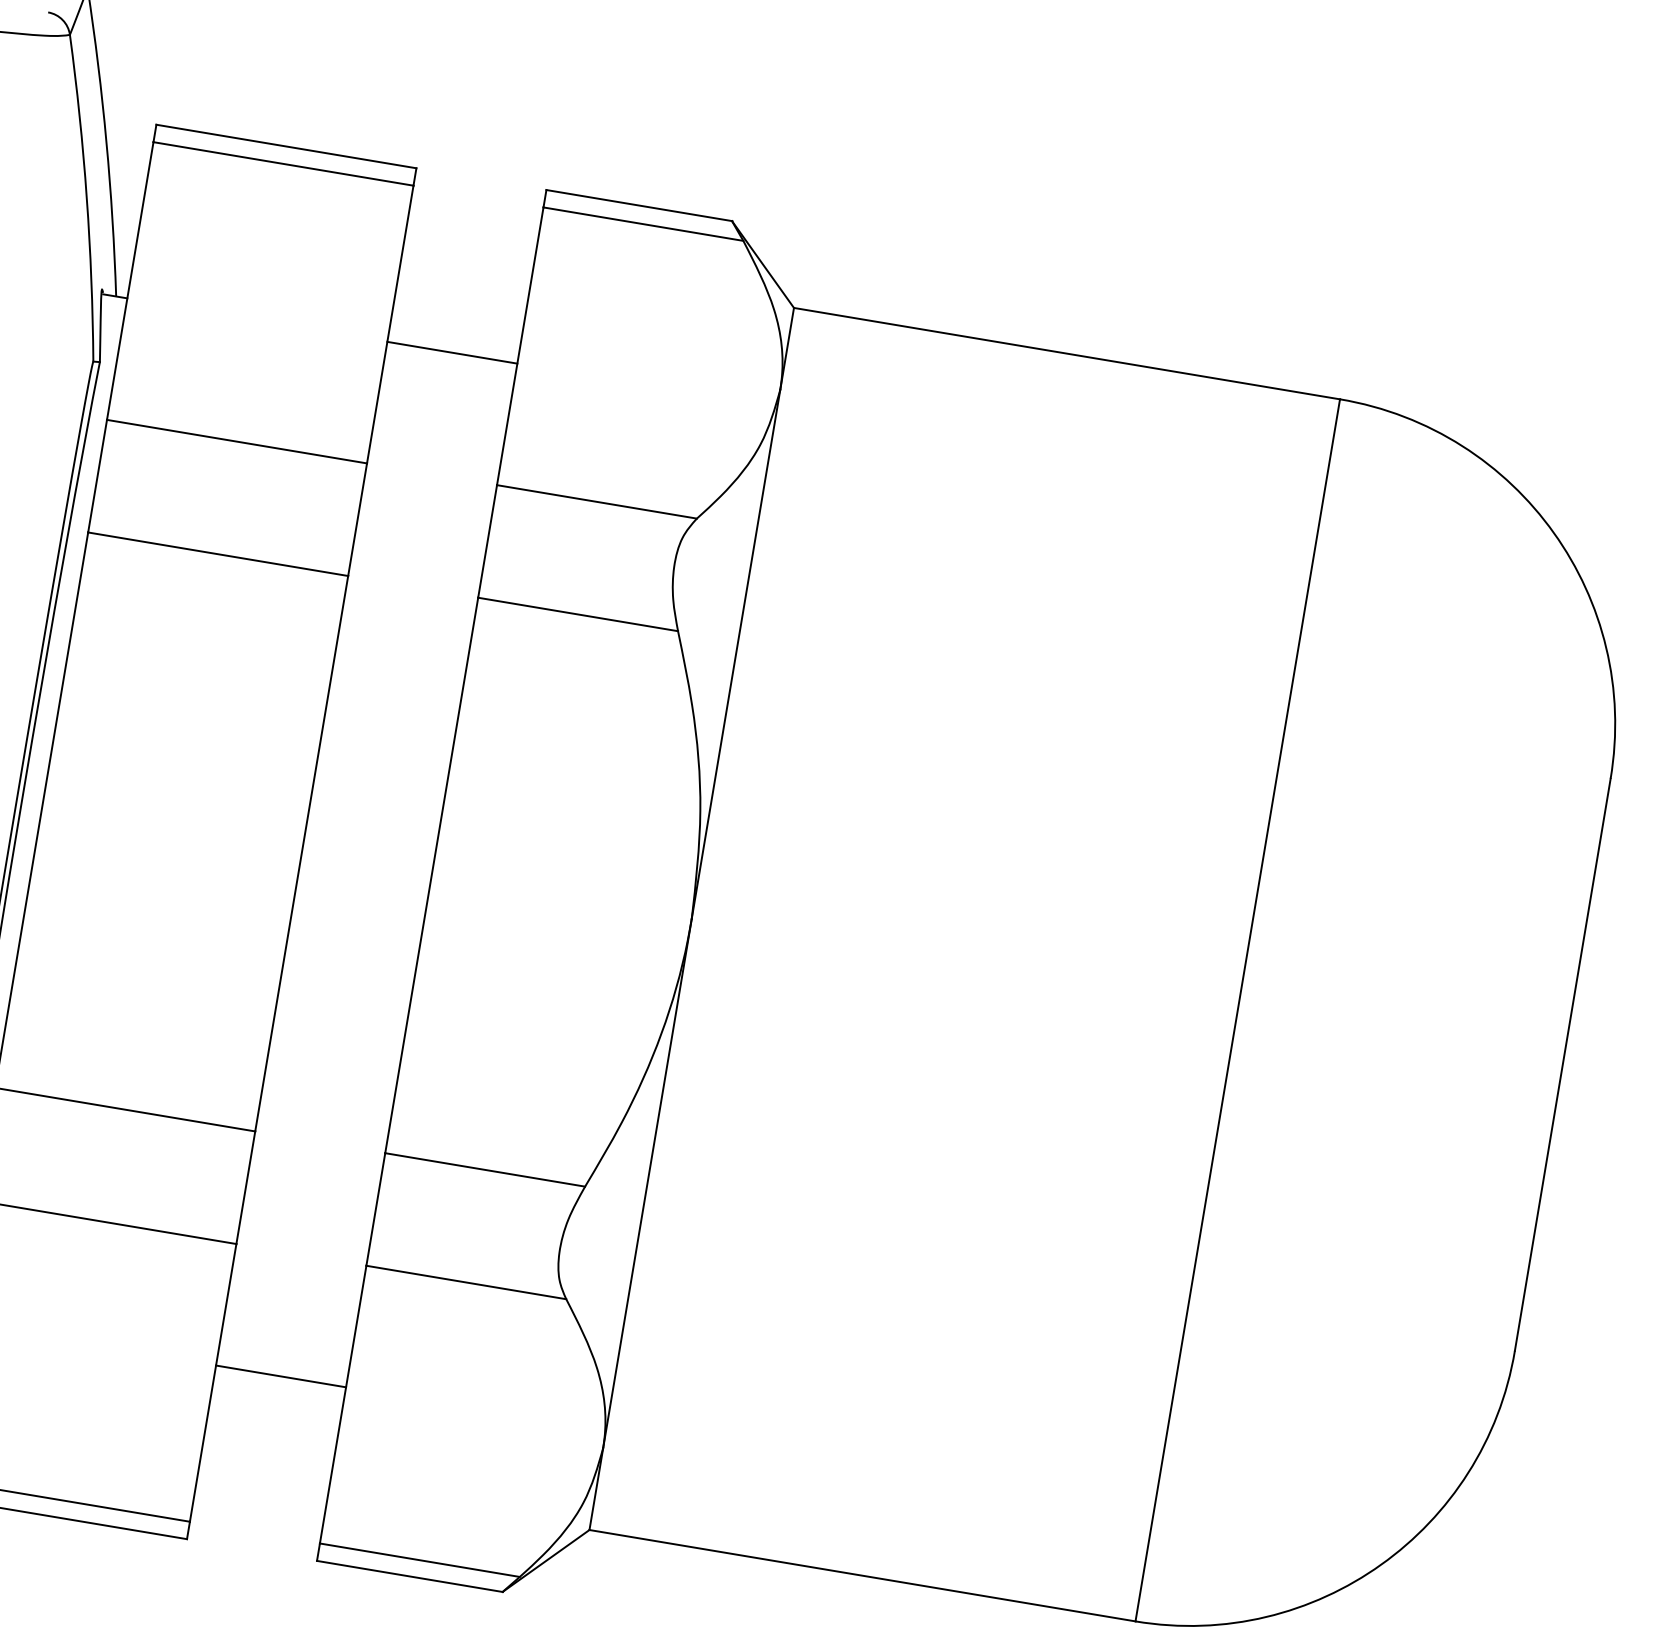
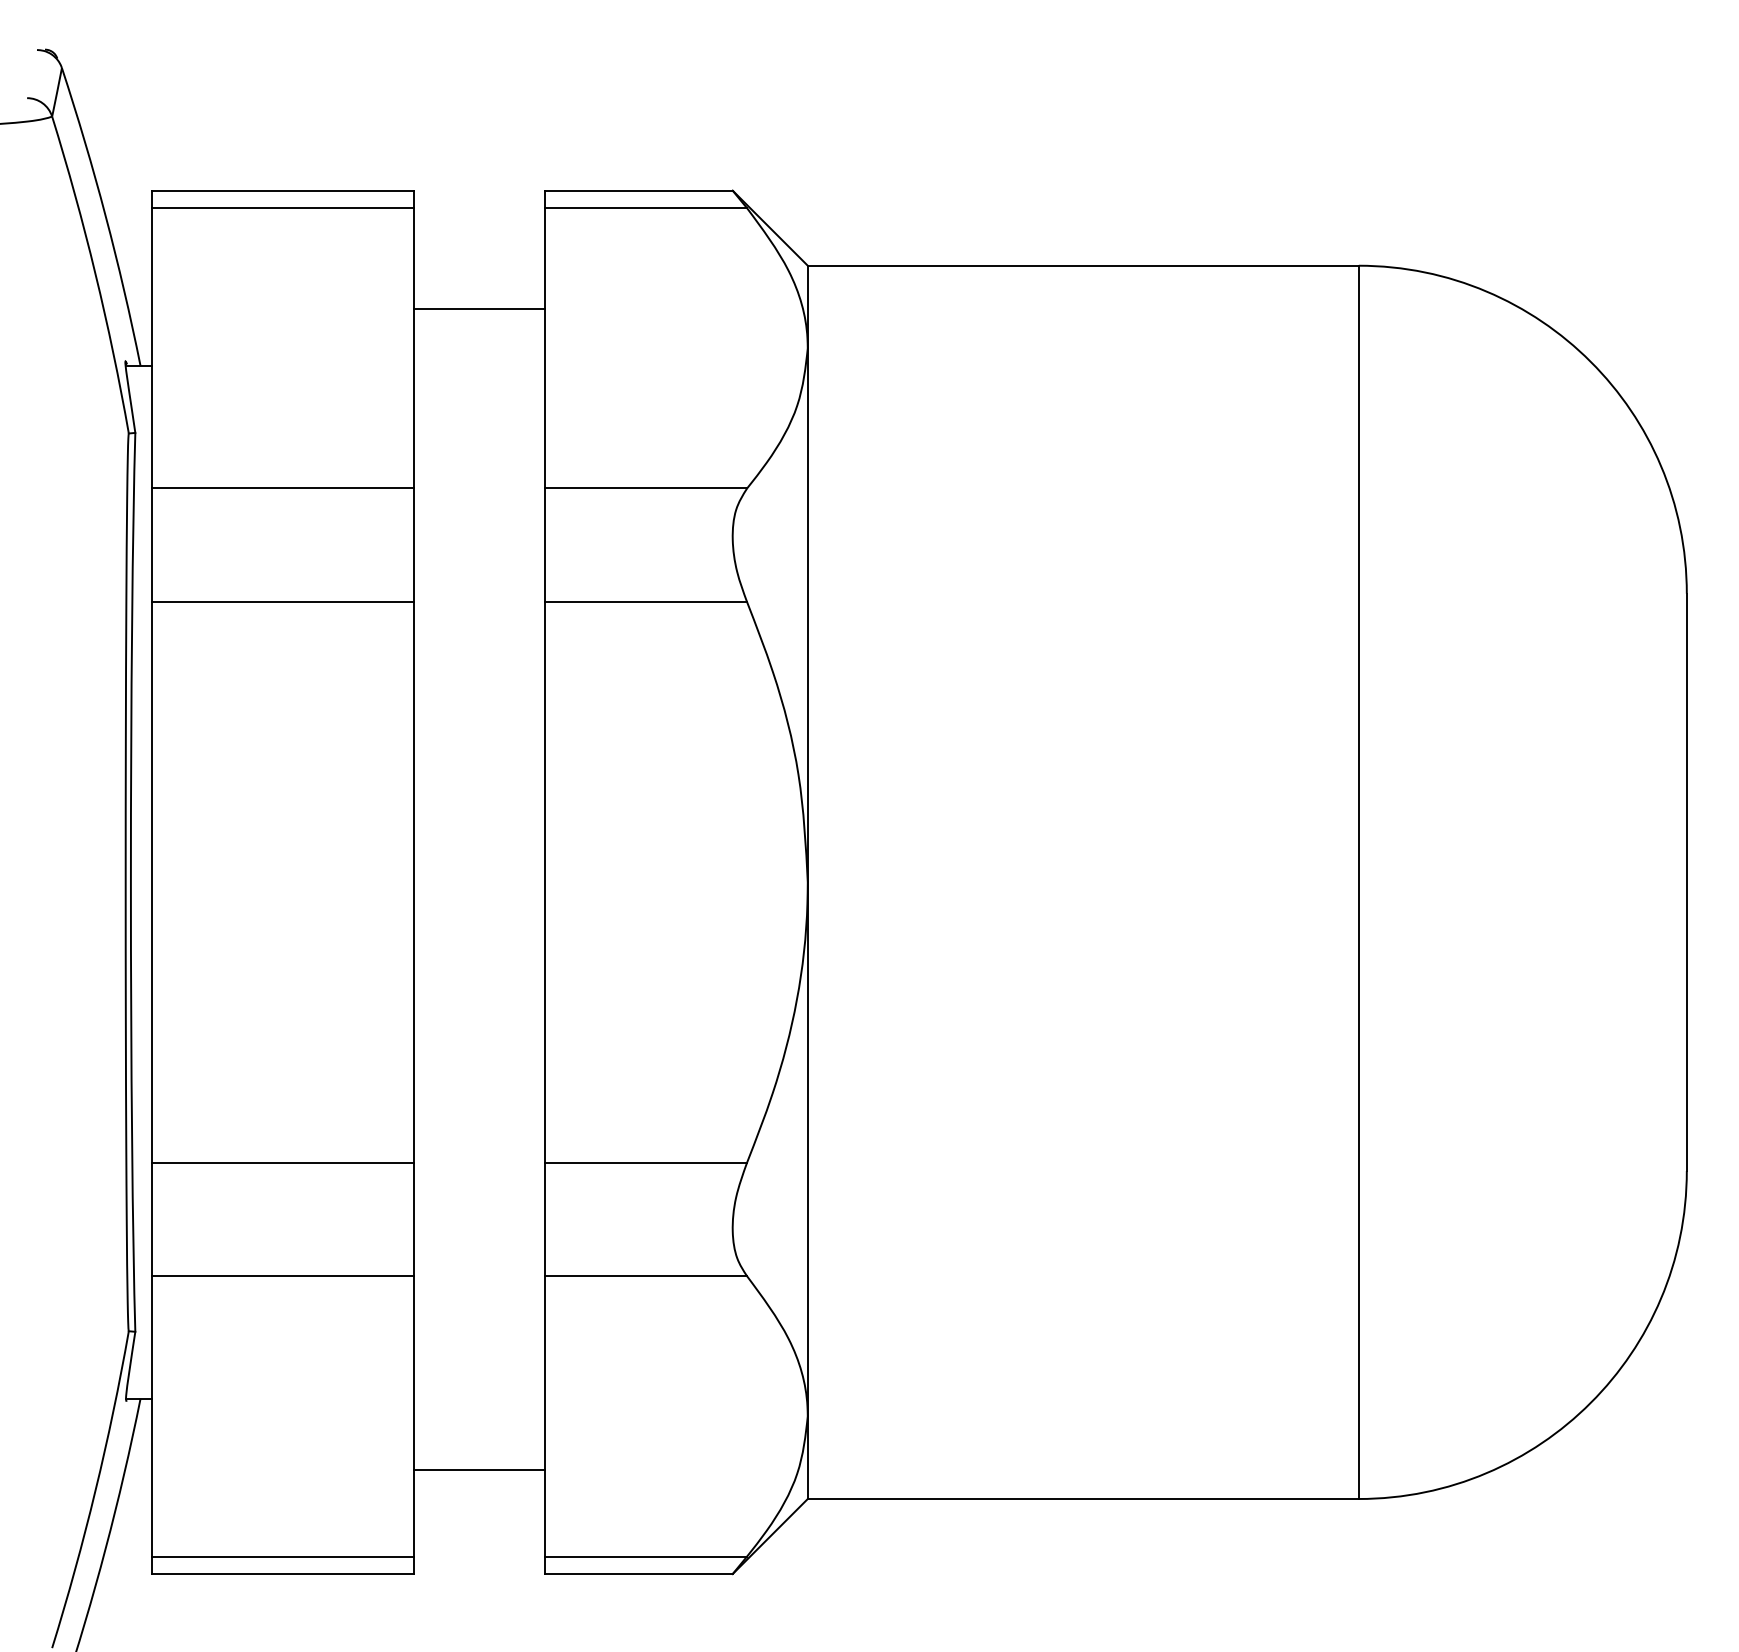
line: (452, 352) -> (479, 308), moved
line: (280, 1375) -> (479, 1469), moved

